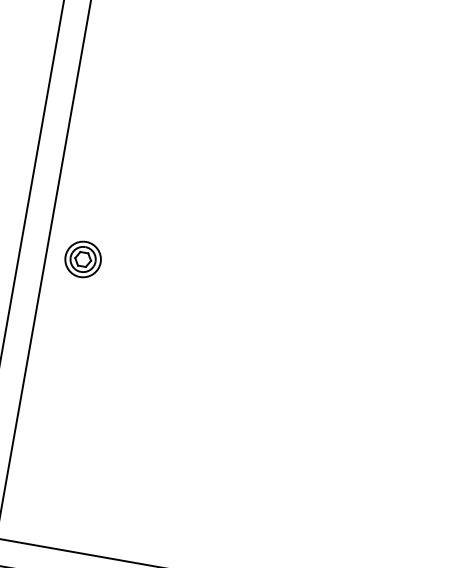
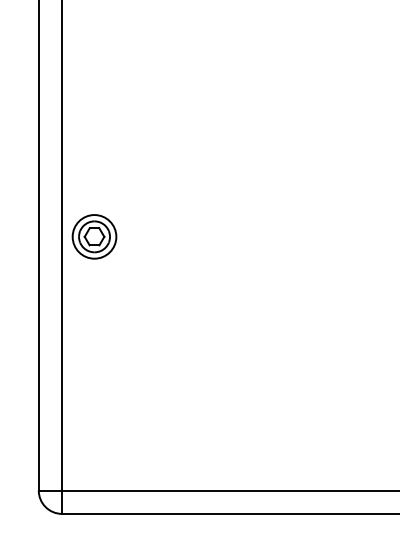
part: (83, 259) -> (94, 236), size x1.4

